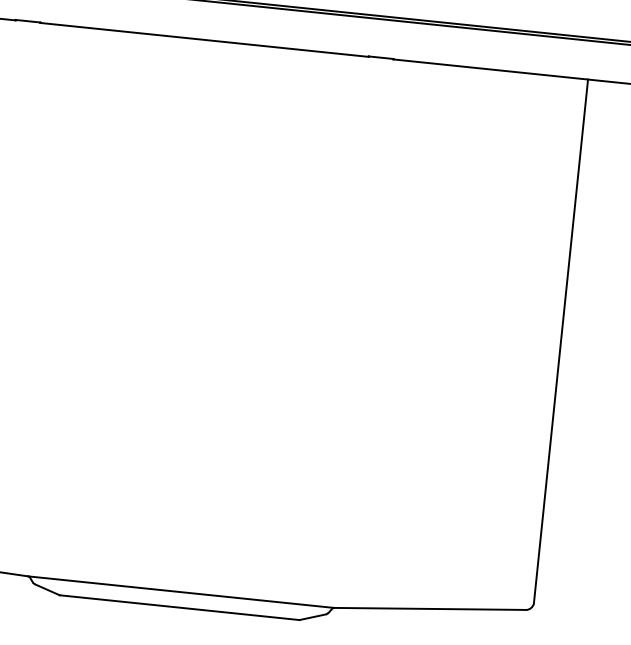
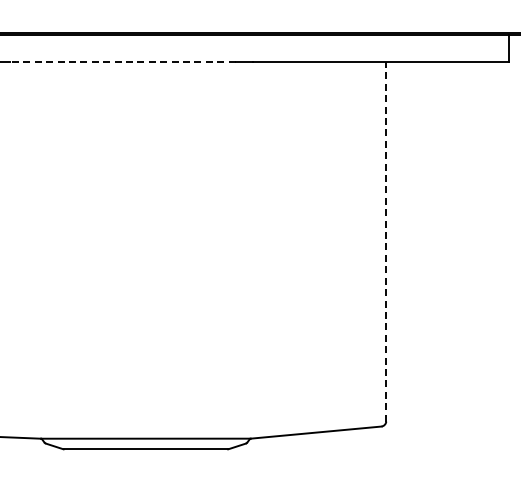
line: (203, 39) -> (122, 61), solid -> dashed
line: (561, 341) -> (386, 241), solid -> dashed

